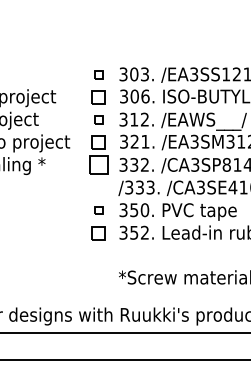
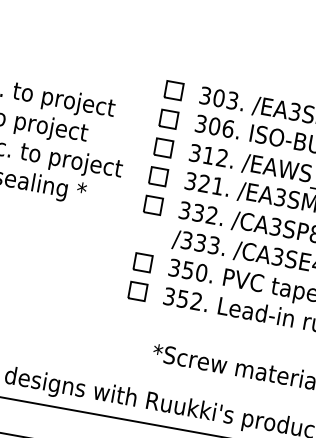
part: (98, 74) -> (173, 90), size x1.67
part: (98, 120) -> (163, 148), size x1.67
part: (98, 165) -> (152, 205), size x0.71
part: (98, 210) -> (142, 262), size x1.67

